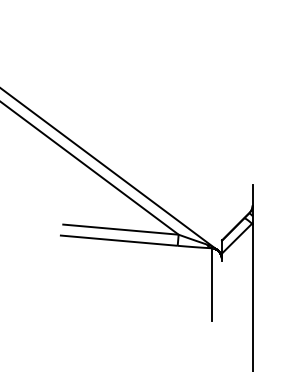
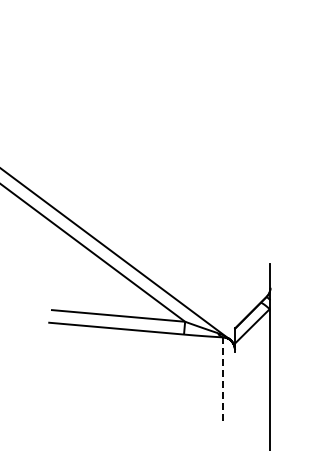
line: (211, 284) -> (223, 379), solid -> dashed

